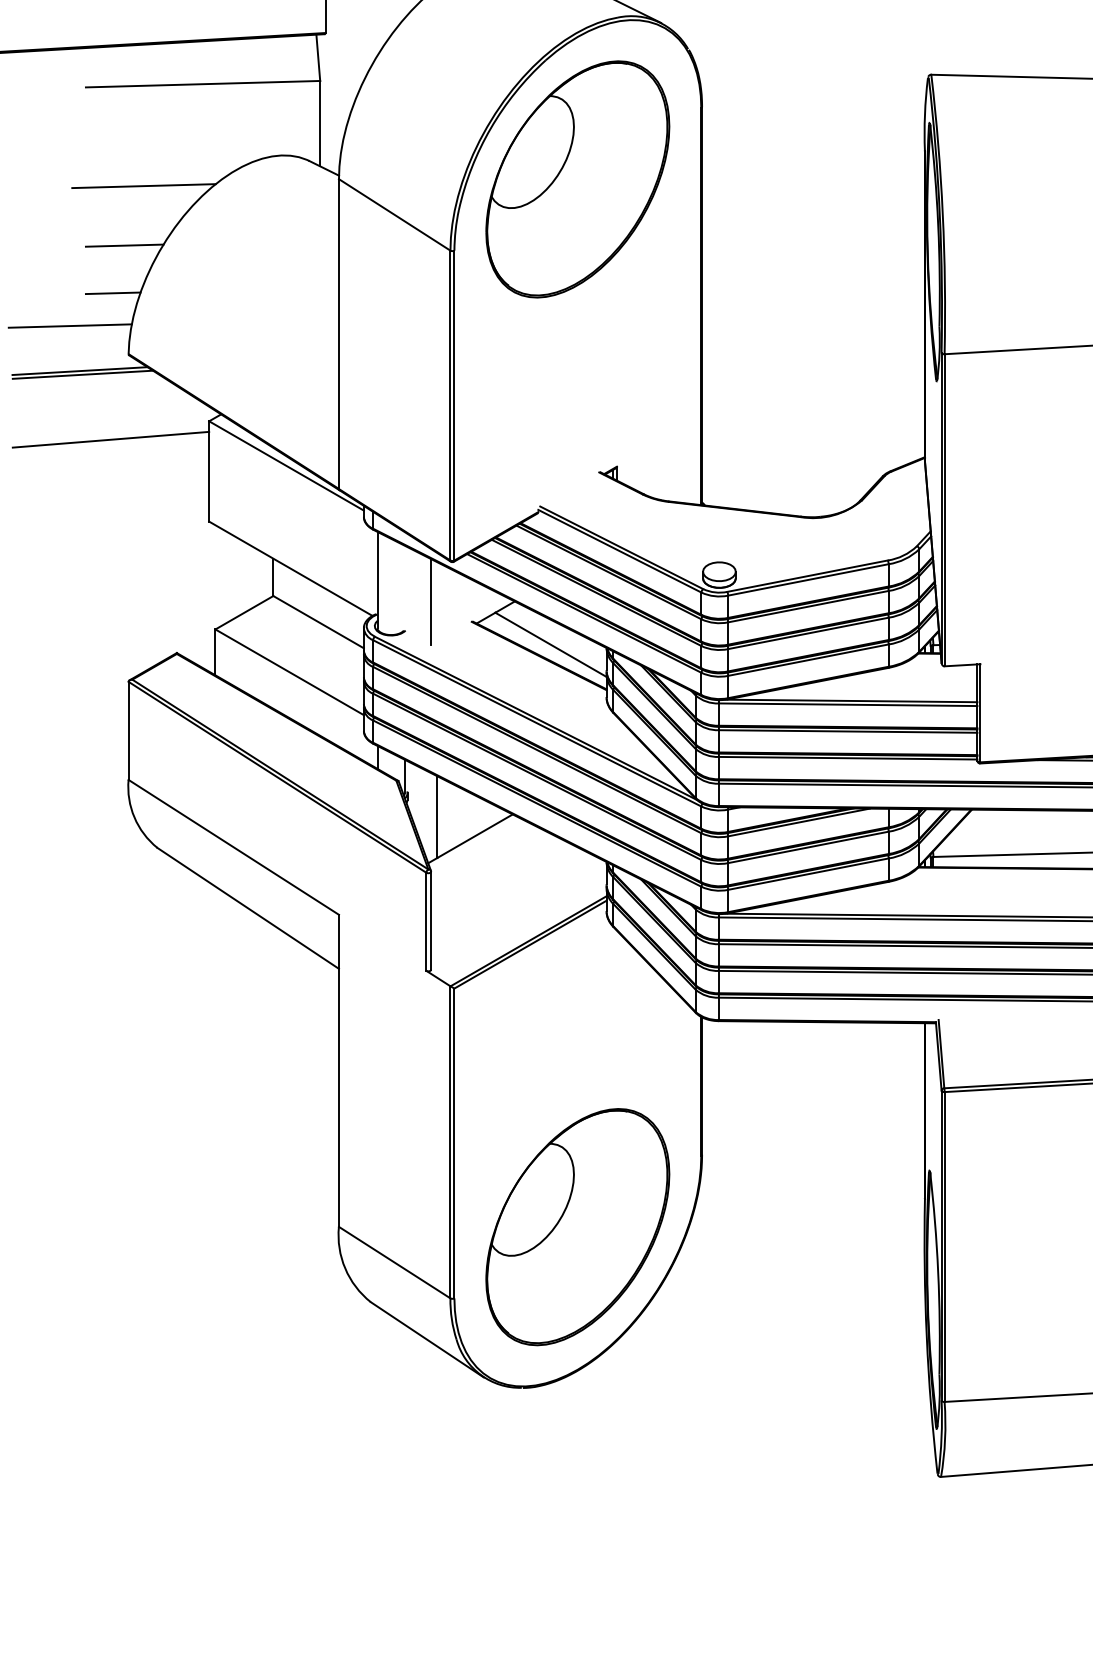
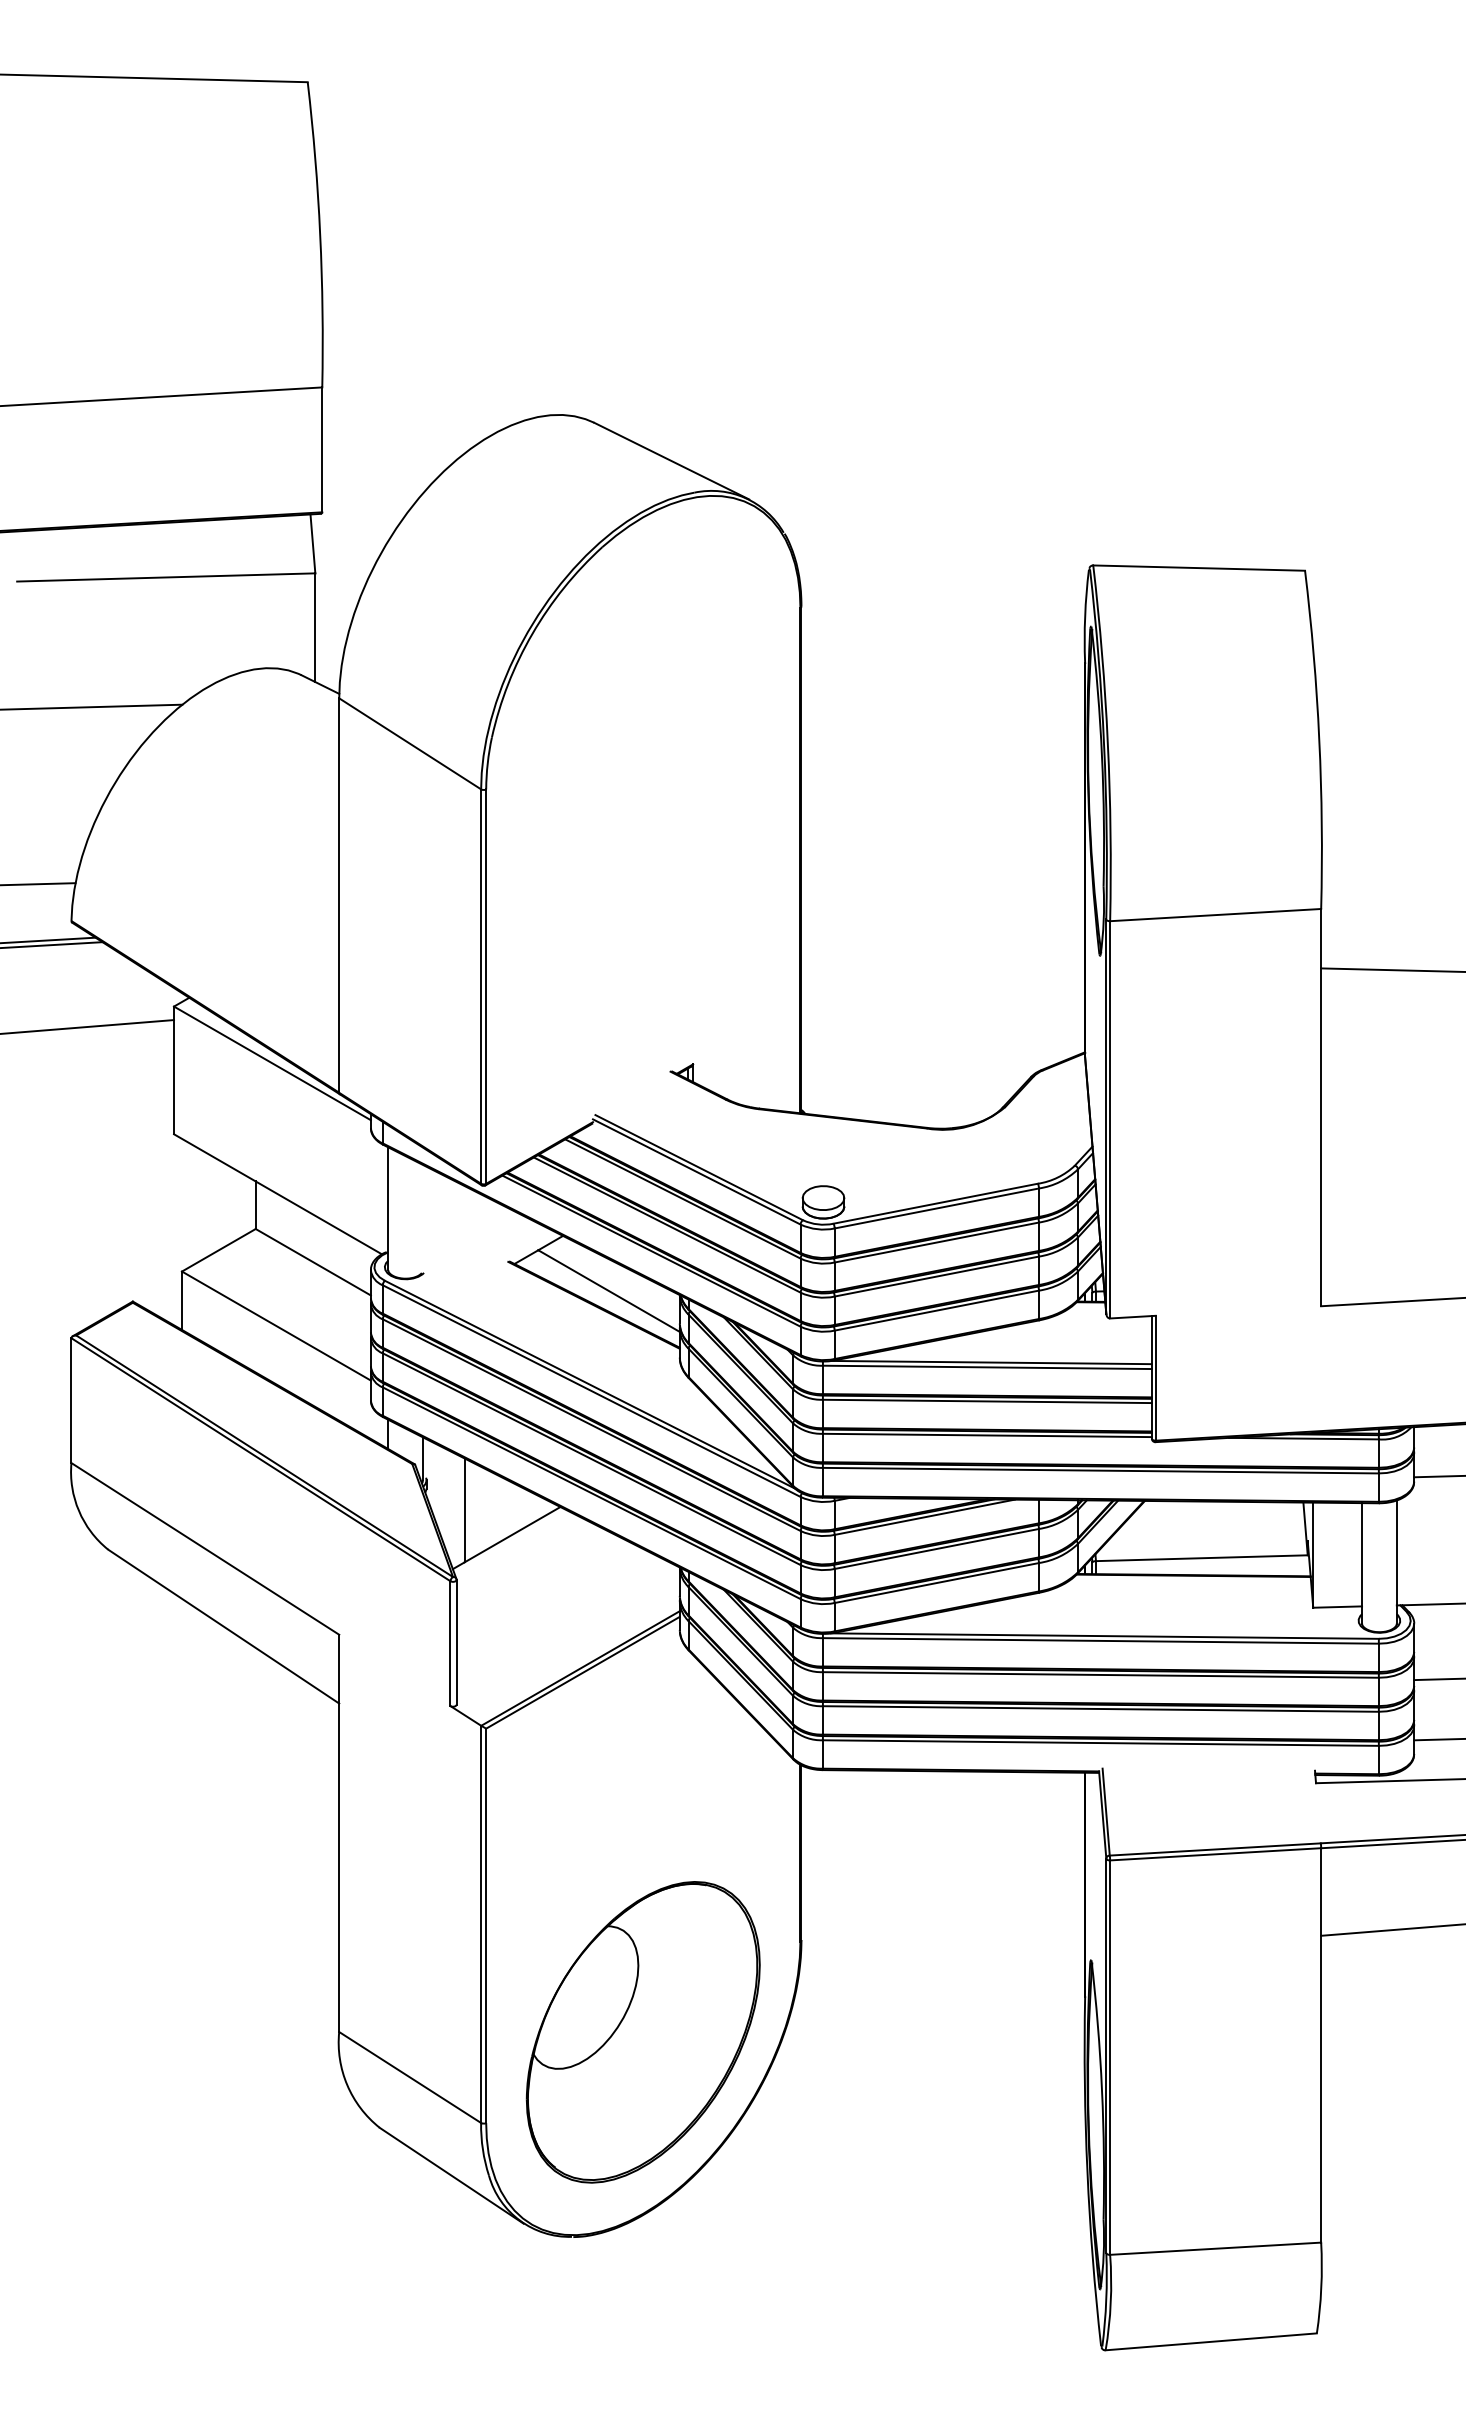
part: (577, 179) -> (642, 698), removed
line: (124, 245) -> (66, 782), removed
line: (112, 293) -> (51, 843), removed
line: (431, 601) -> (456, 1236), removed

